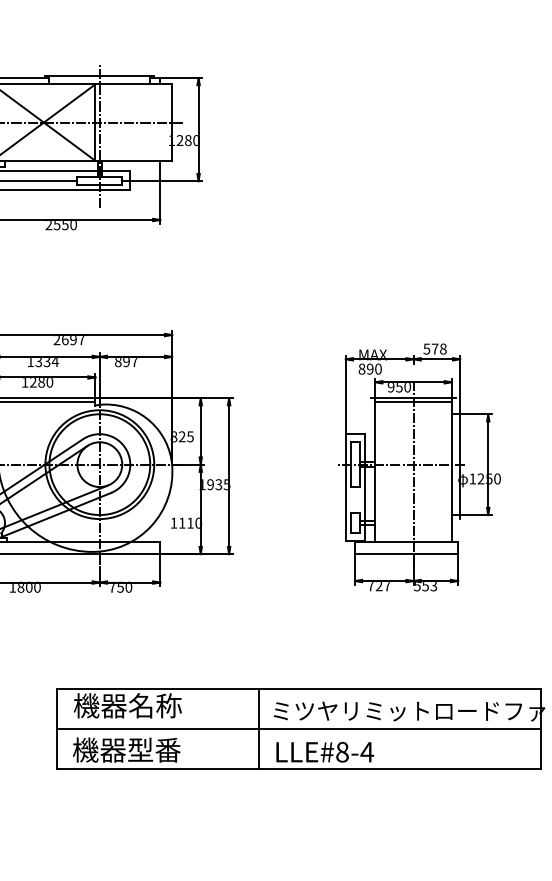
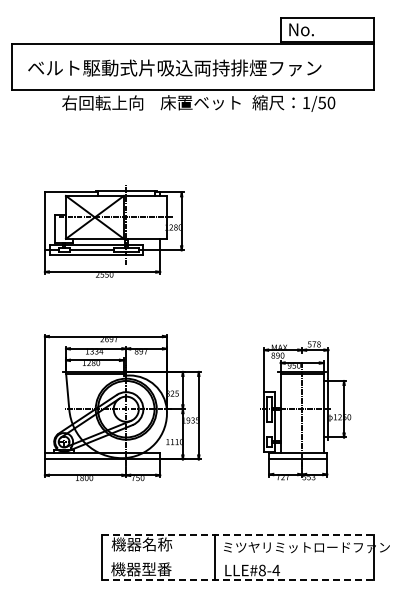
line: (299, 688) -> (238, 534), solid -> dashed
line: (298, 729) -> (237, 557), removed
line: (299, 770) -> (238, 580), solid -> dashed

